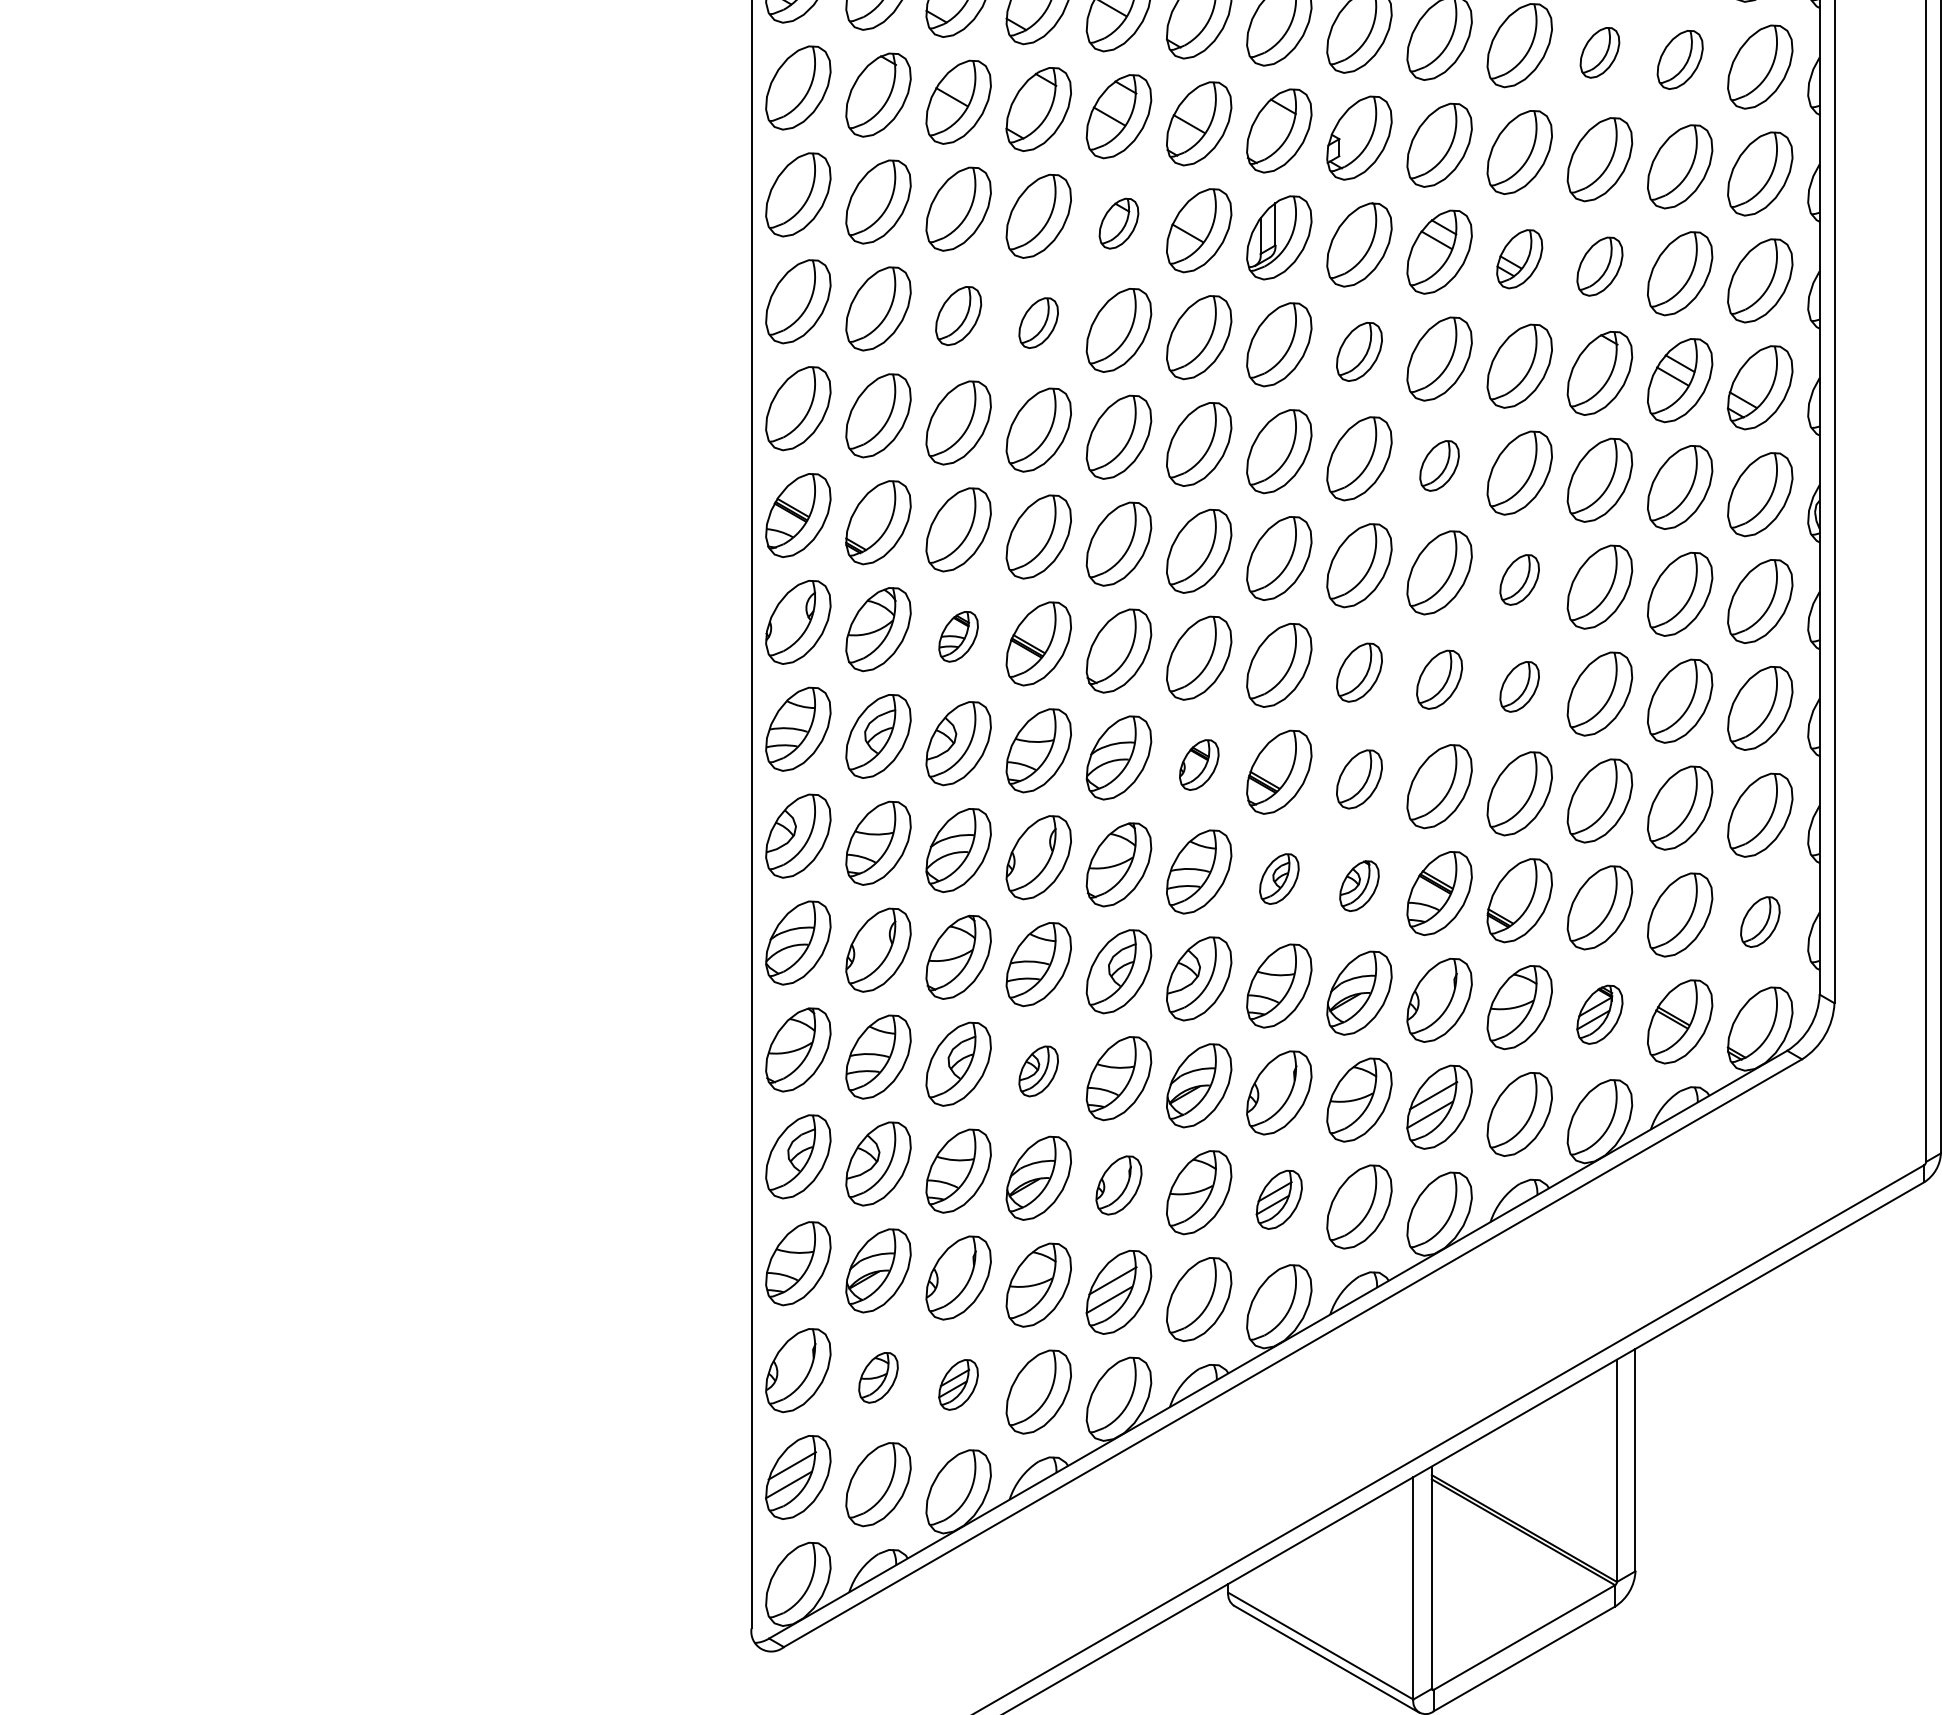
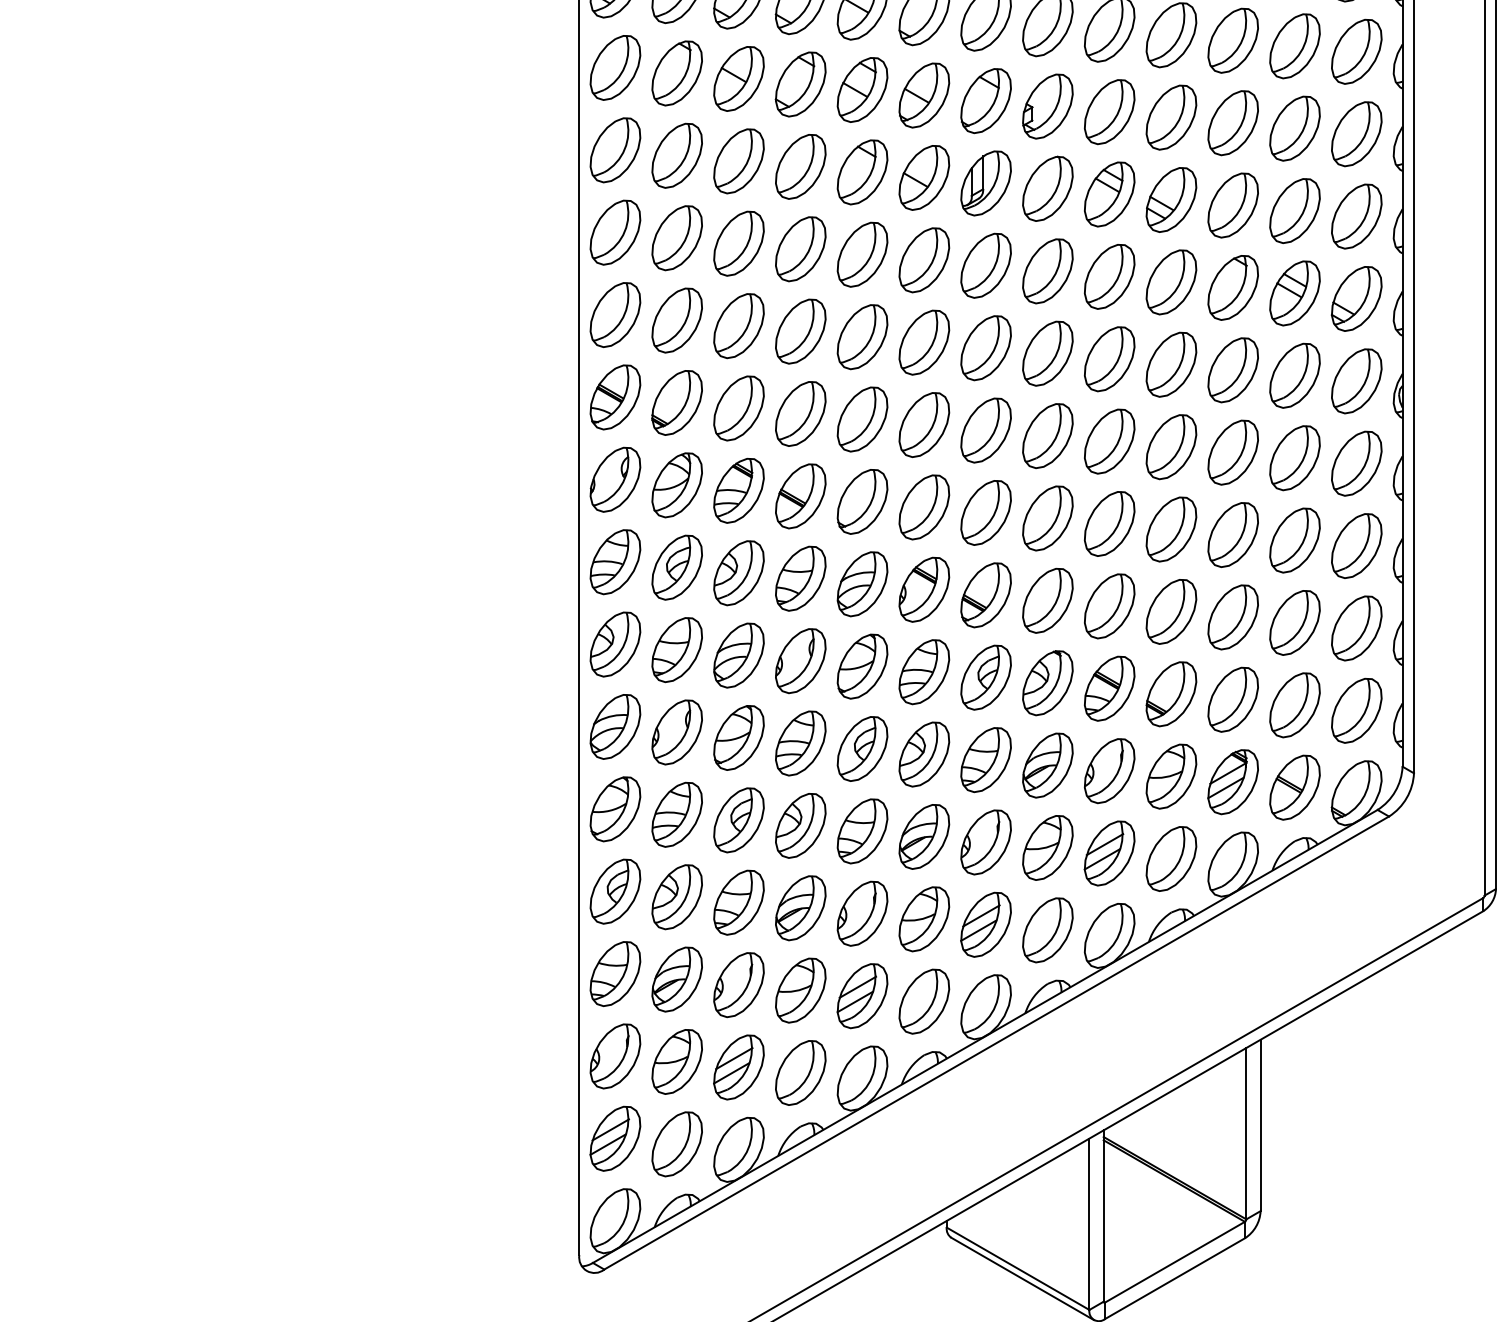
part: (1599, 52) -> (1232, 40), size x1.67
part: (1680, 59) -> (1295, 45), size x1.43
part: (1118, 223) -> (862, 172), size x1.67
part: (1519, 258) -> (1171, 199), size x1.43
part: (1599, 266) -> (1232, 205), size x1.43
part: (958, 315) -> (738, 243), size x1.43
part: (1038, 322) -> (800, 248), size x1.67
part: (1359, 351) -> (1047, 271), size x1.43
part: (1439, 465) -> (1109, 358), size x1.67
part: (1519, 579) -> (1171, 446), size x1.67
part: (958, 636) -> (738, 490), size x1.67
part: (1359, 672) -> (1047, 518), size x1.43
part: (1439, 679) -> (1109, 523), size x1.43
part: (1519, 686) -> (1171, 529), size x1.67
part: (1199, 764) -> (924, 589), size x1.67
part: (1359, 779) -> (1047, 600), size x1.43
part: (1279, 878) -> (986, 677), size x1.67
part: (1359, 885) -> (1047, 682), size x1.67
part: (1760, 921) -> (1356, 710), size x1.67
part: (1599, 1014) -> (1232, 781), size x1.43
part: (1038, 1071) -> (800, 825), size x1.67
part: (1118, 1185) -> (862, 913), size x1.43
part: (1279, 1199) -> (986, 924), size x1.43
part: (878, 1377) -> (677, 1061), size x1.67
part: (958, 1384) -> (738, 1067), size x1.67

